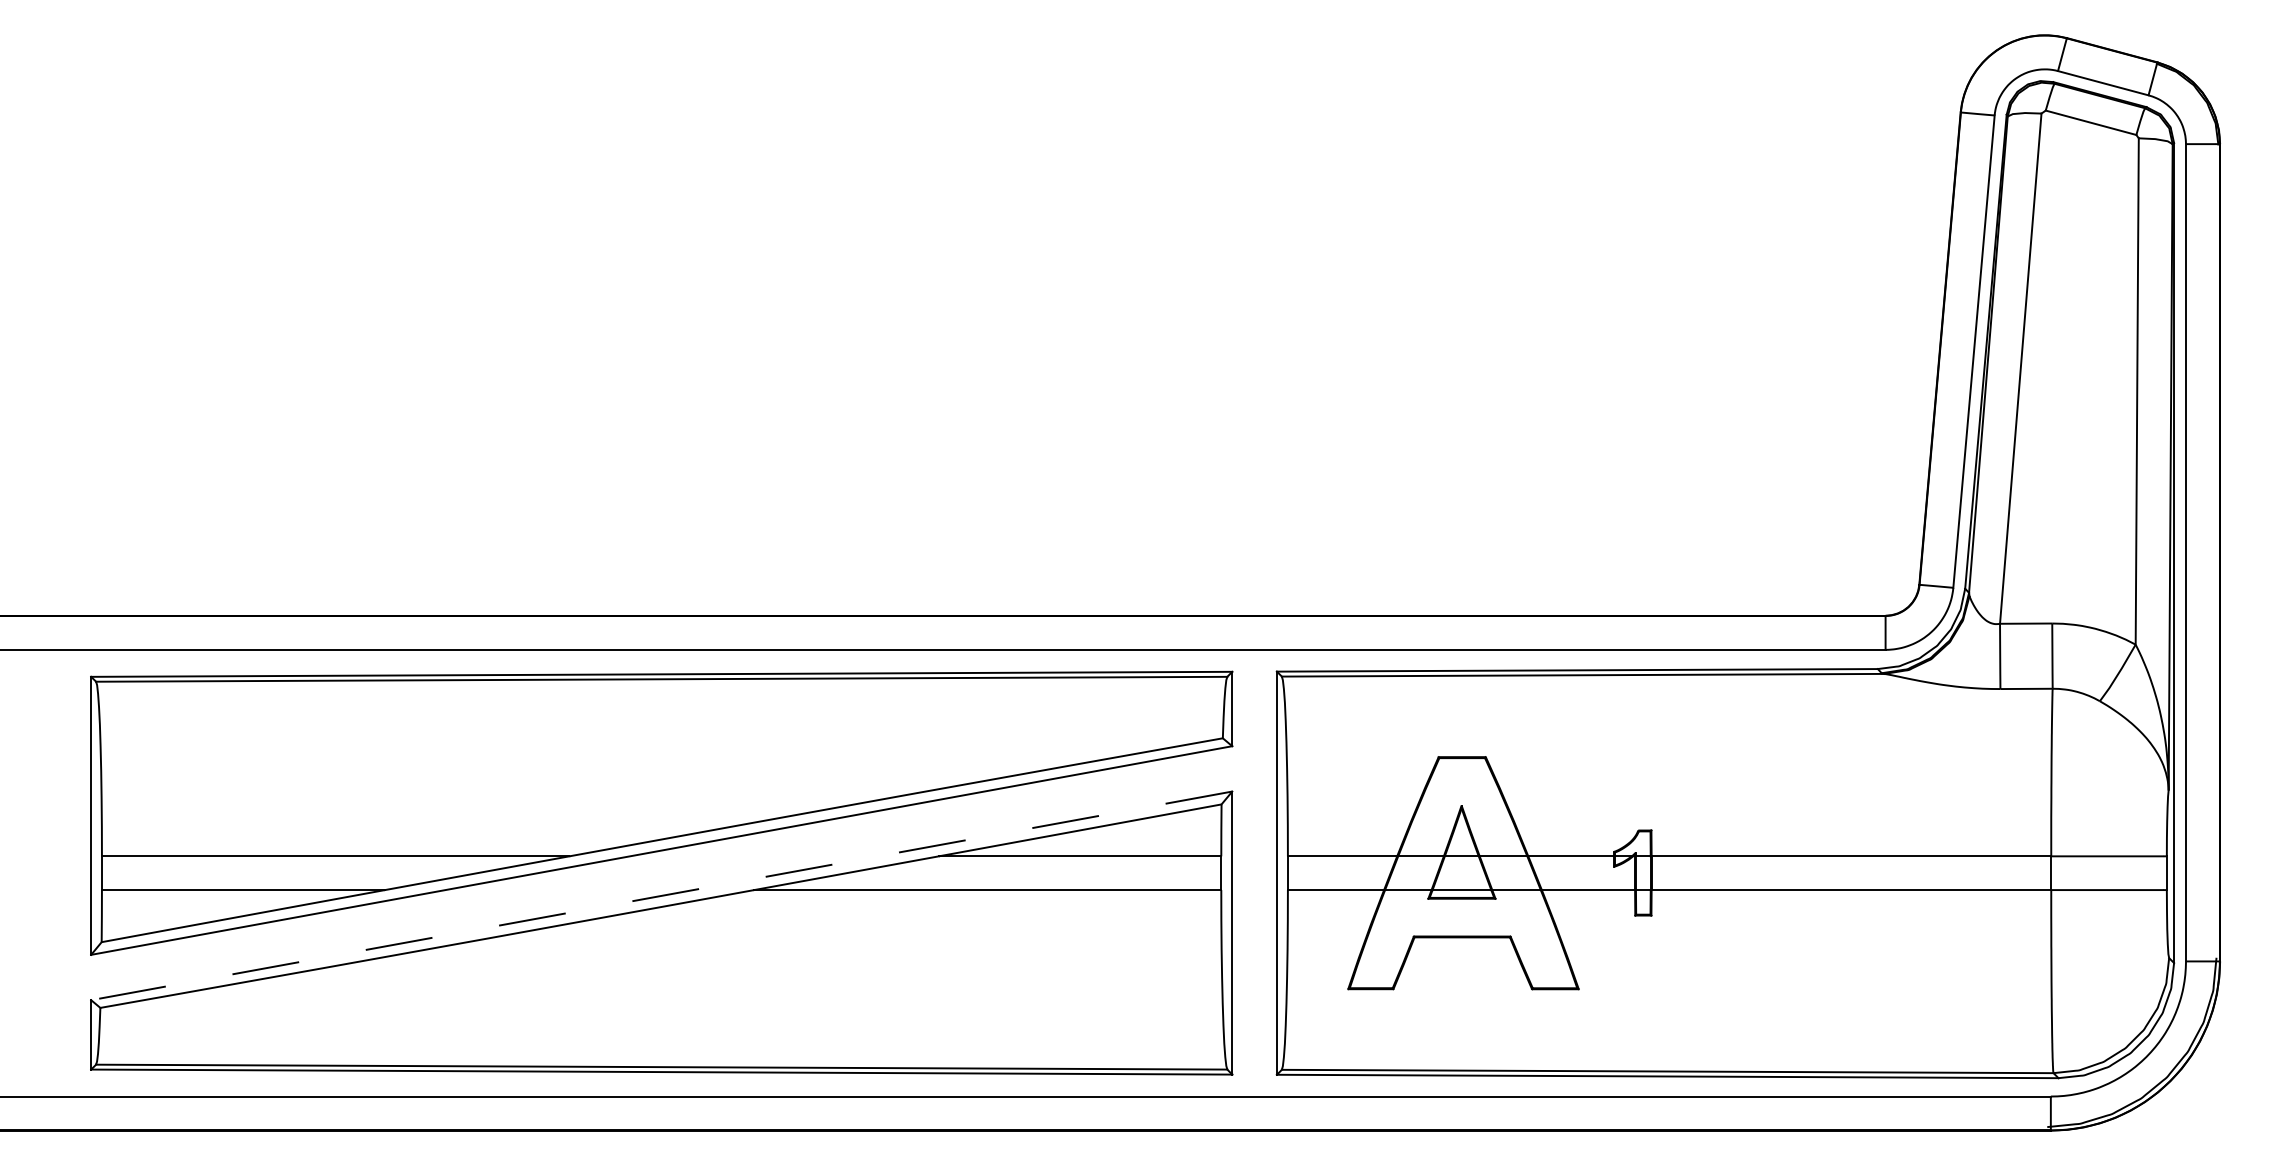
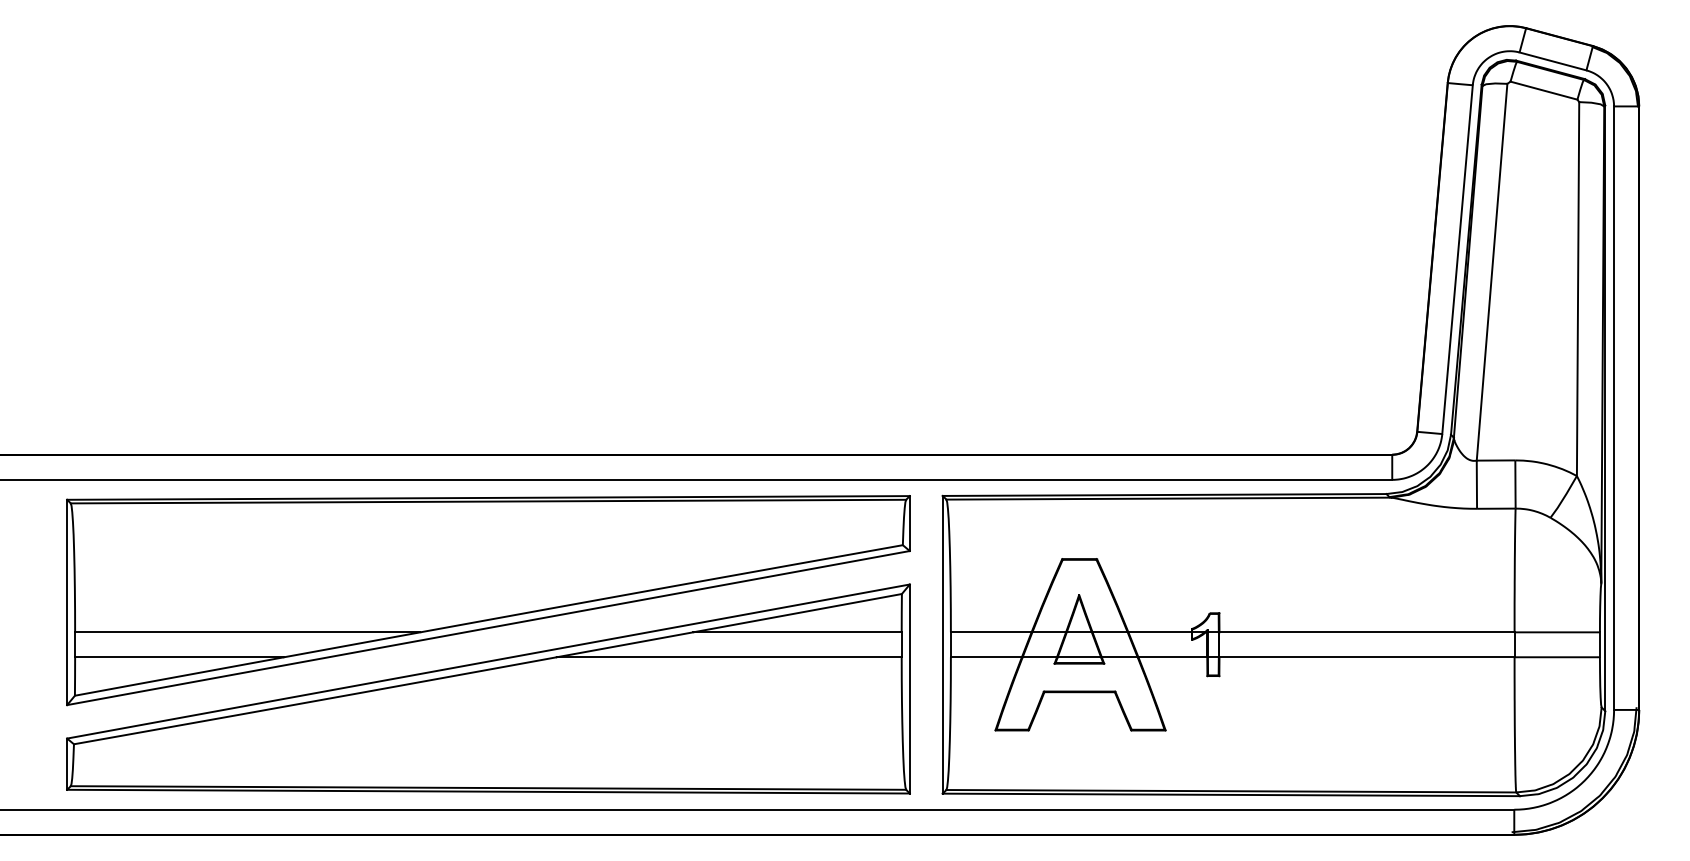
line: (661, 895) -> (488, 661), dashed -> solid

